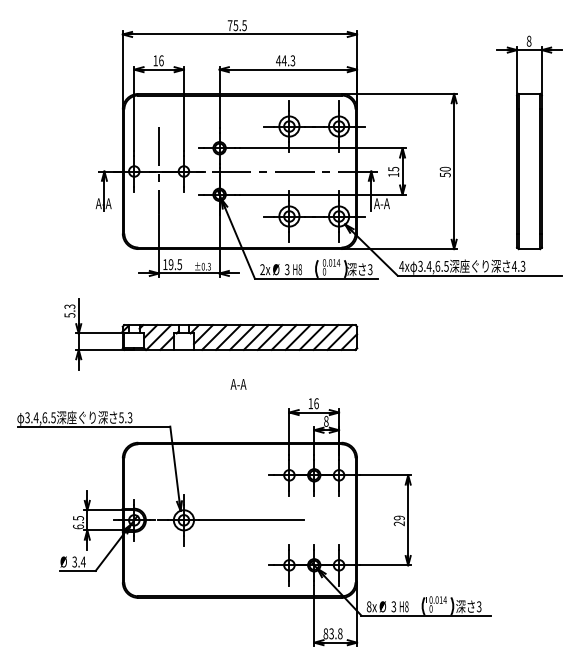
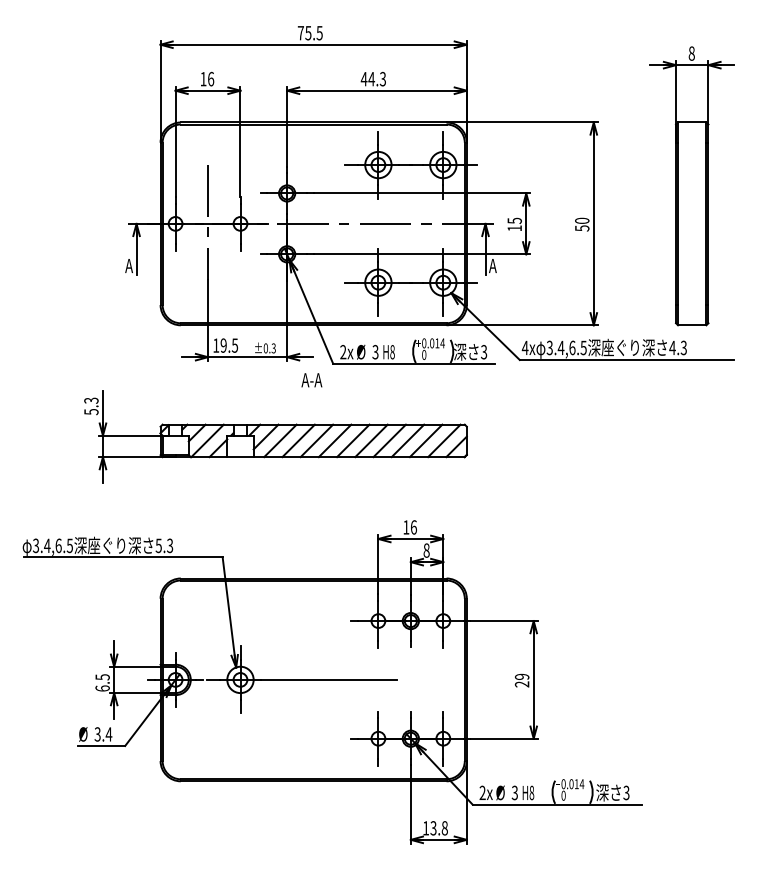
text: (106, 204) -> (139, 266), A-A -> A
text: (385, 204) -> (503, 266), A-A -> A
text: (238, 384) -> (311, 380), moved
text: (369, 606) -> (482, 792), 8x -> 2x
text: (326, 633) -> (426, 828), 83.8 -> 13.8

